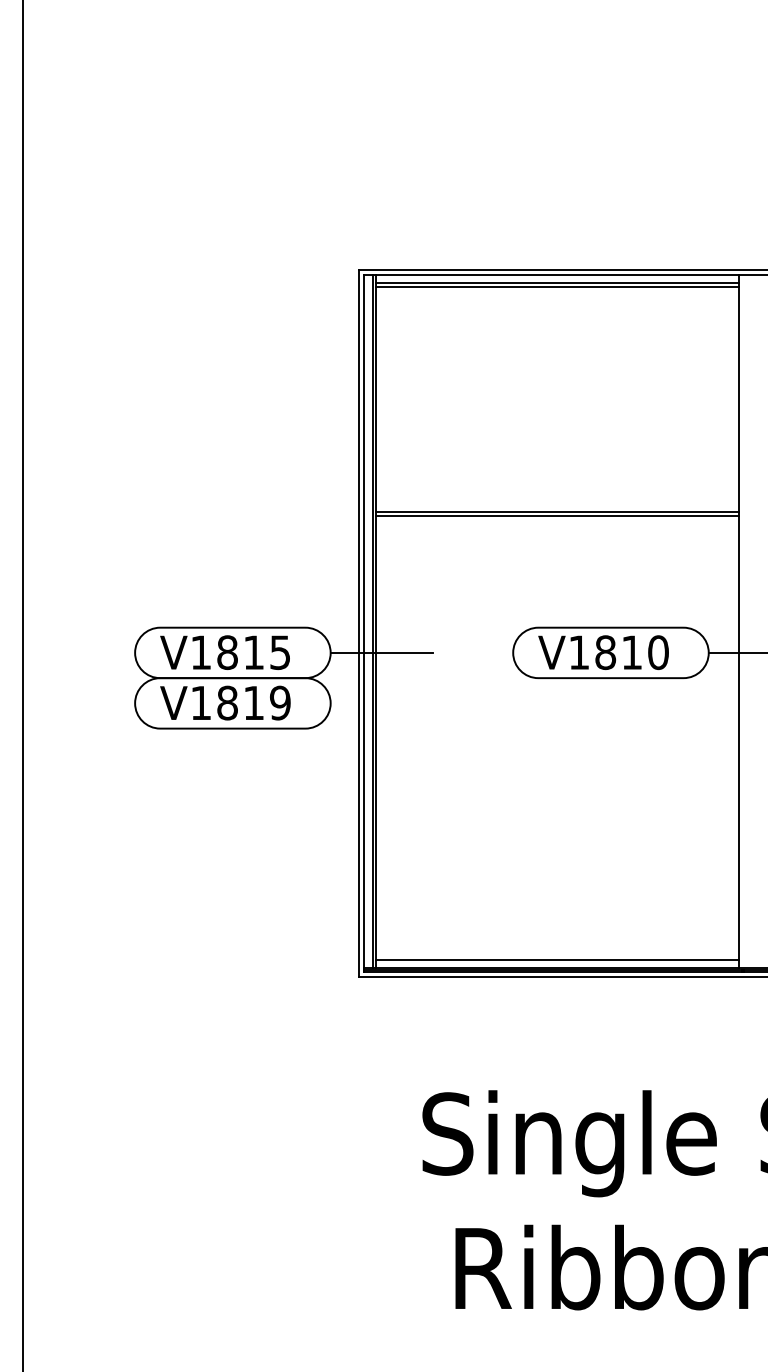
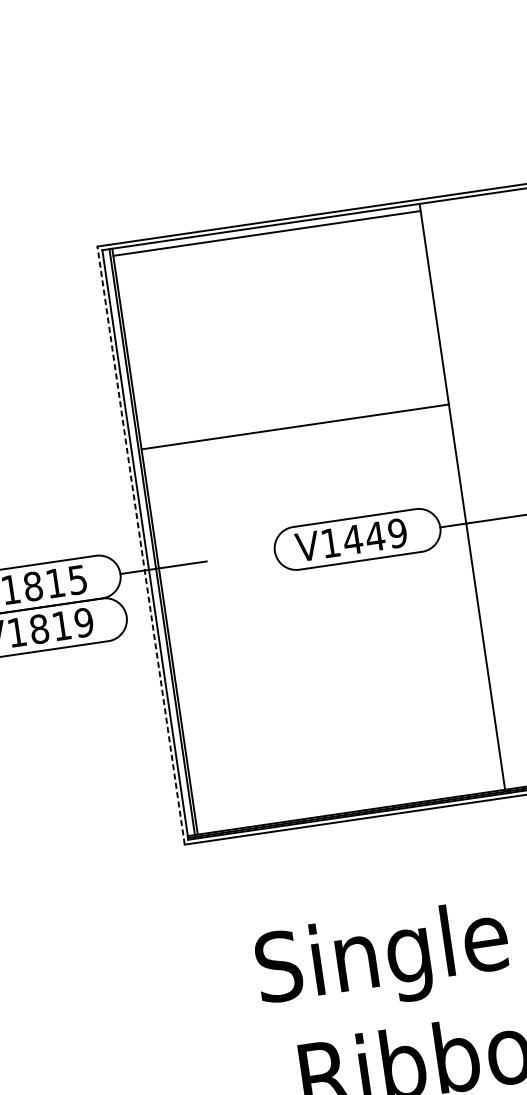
line: (557, 286) -> (267, 236), removed
line: (557, 515) -> (295, 429), removed
line: (359, 622) -> (141, 544), solid -> dashed
text: (631, 652) -> (374, 536), V1810 -> V1449
line: (557, 960) -> (350, 806), removed

